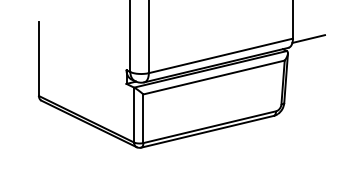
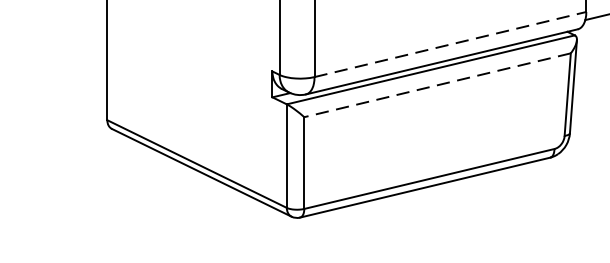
line: (221, 55) -> (451, 43), solid -> dashed
line: (214, 77) -> (438, 85), solid -> dashed

